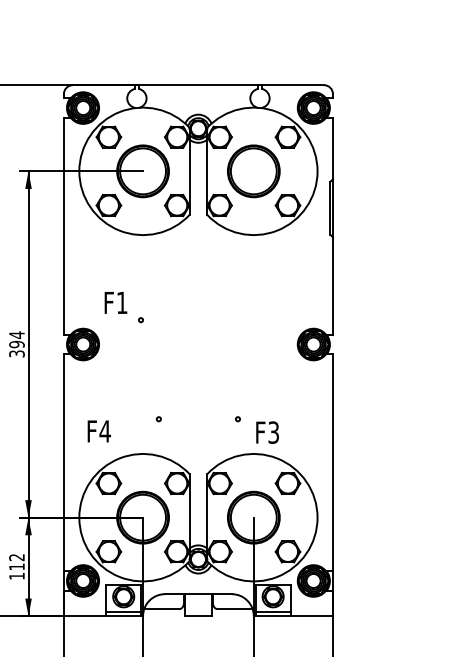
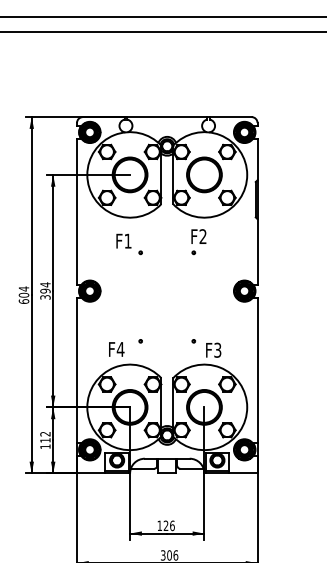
part: (244, 272) -> (198, 242), added
part: (124, 307) -> (129, 244), moved
text: (98, 431) -> (116, 349), moved

